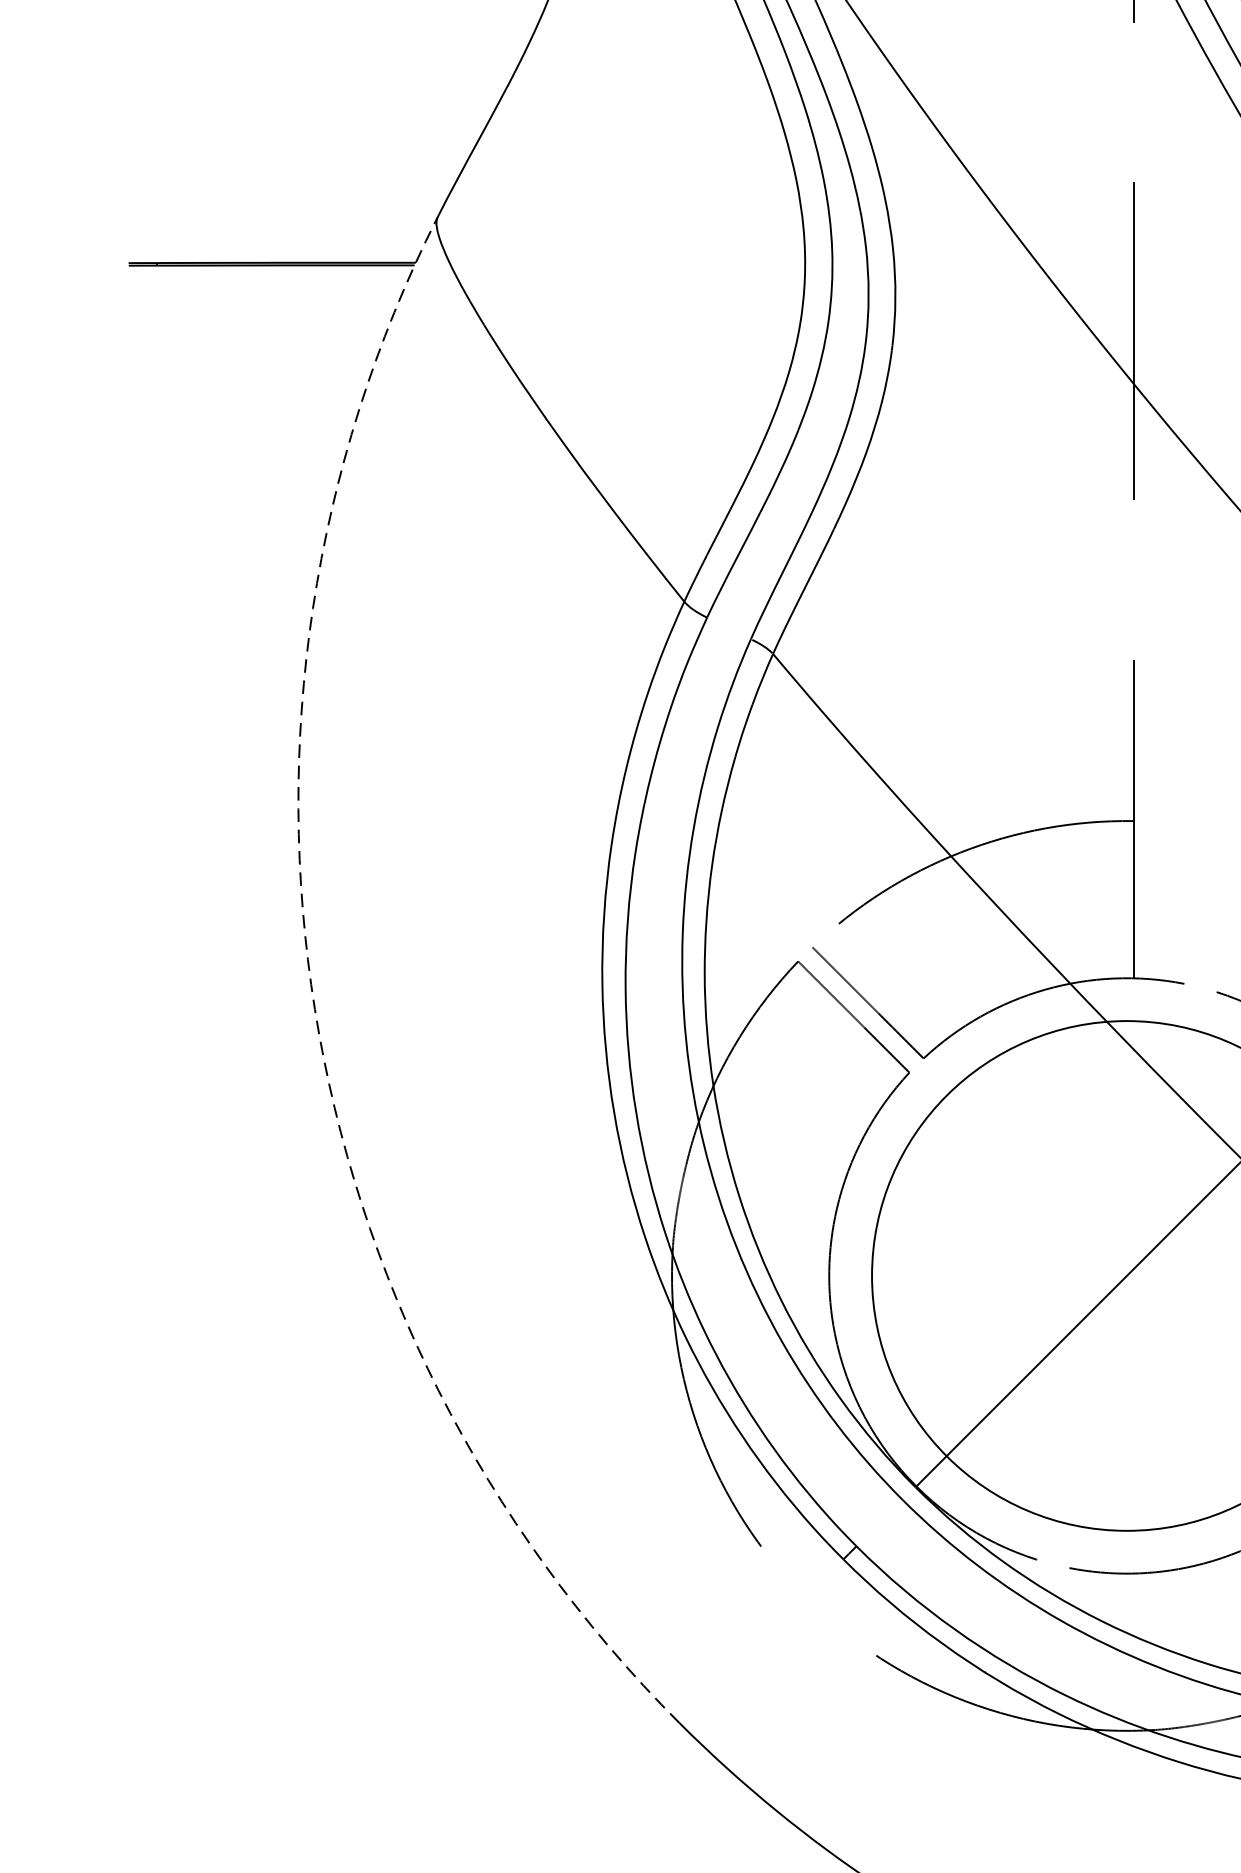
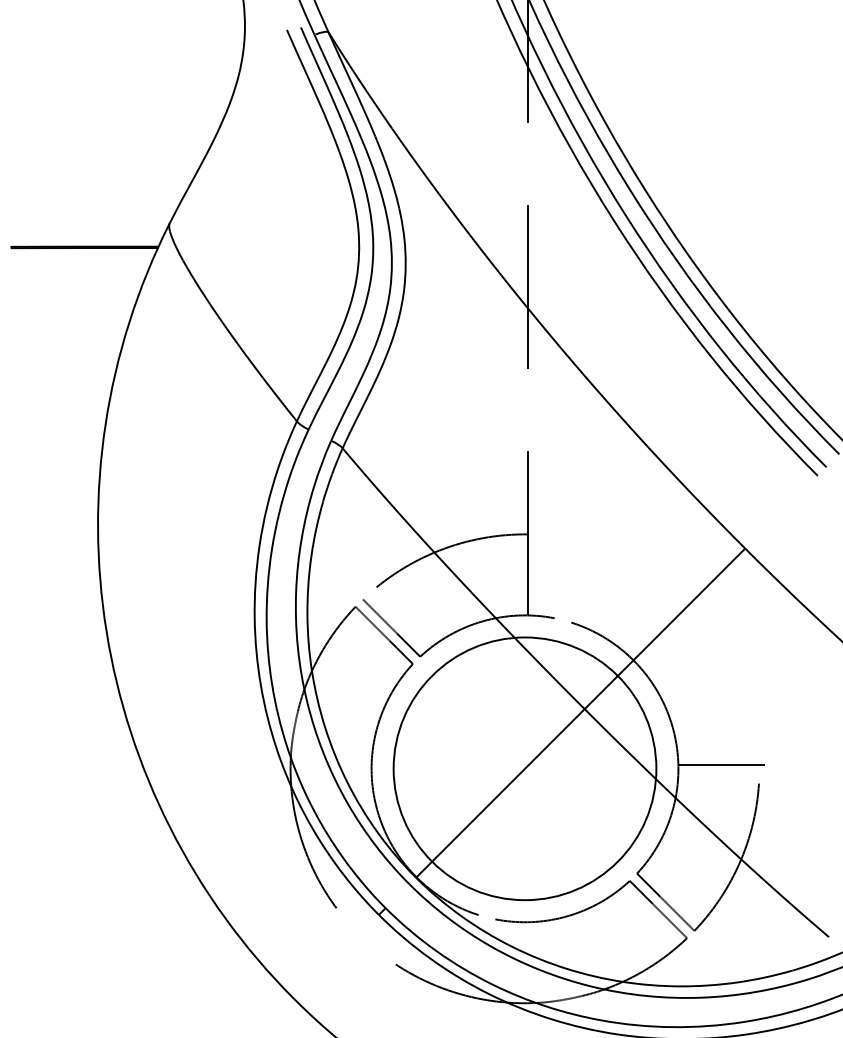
arc: (314, 1009) -> (106, 631), dashed -> solid

